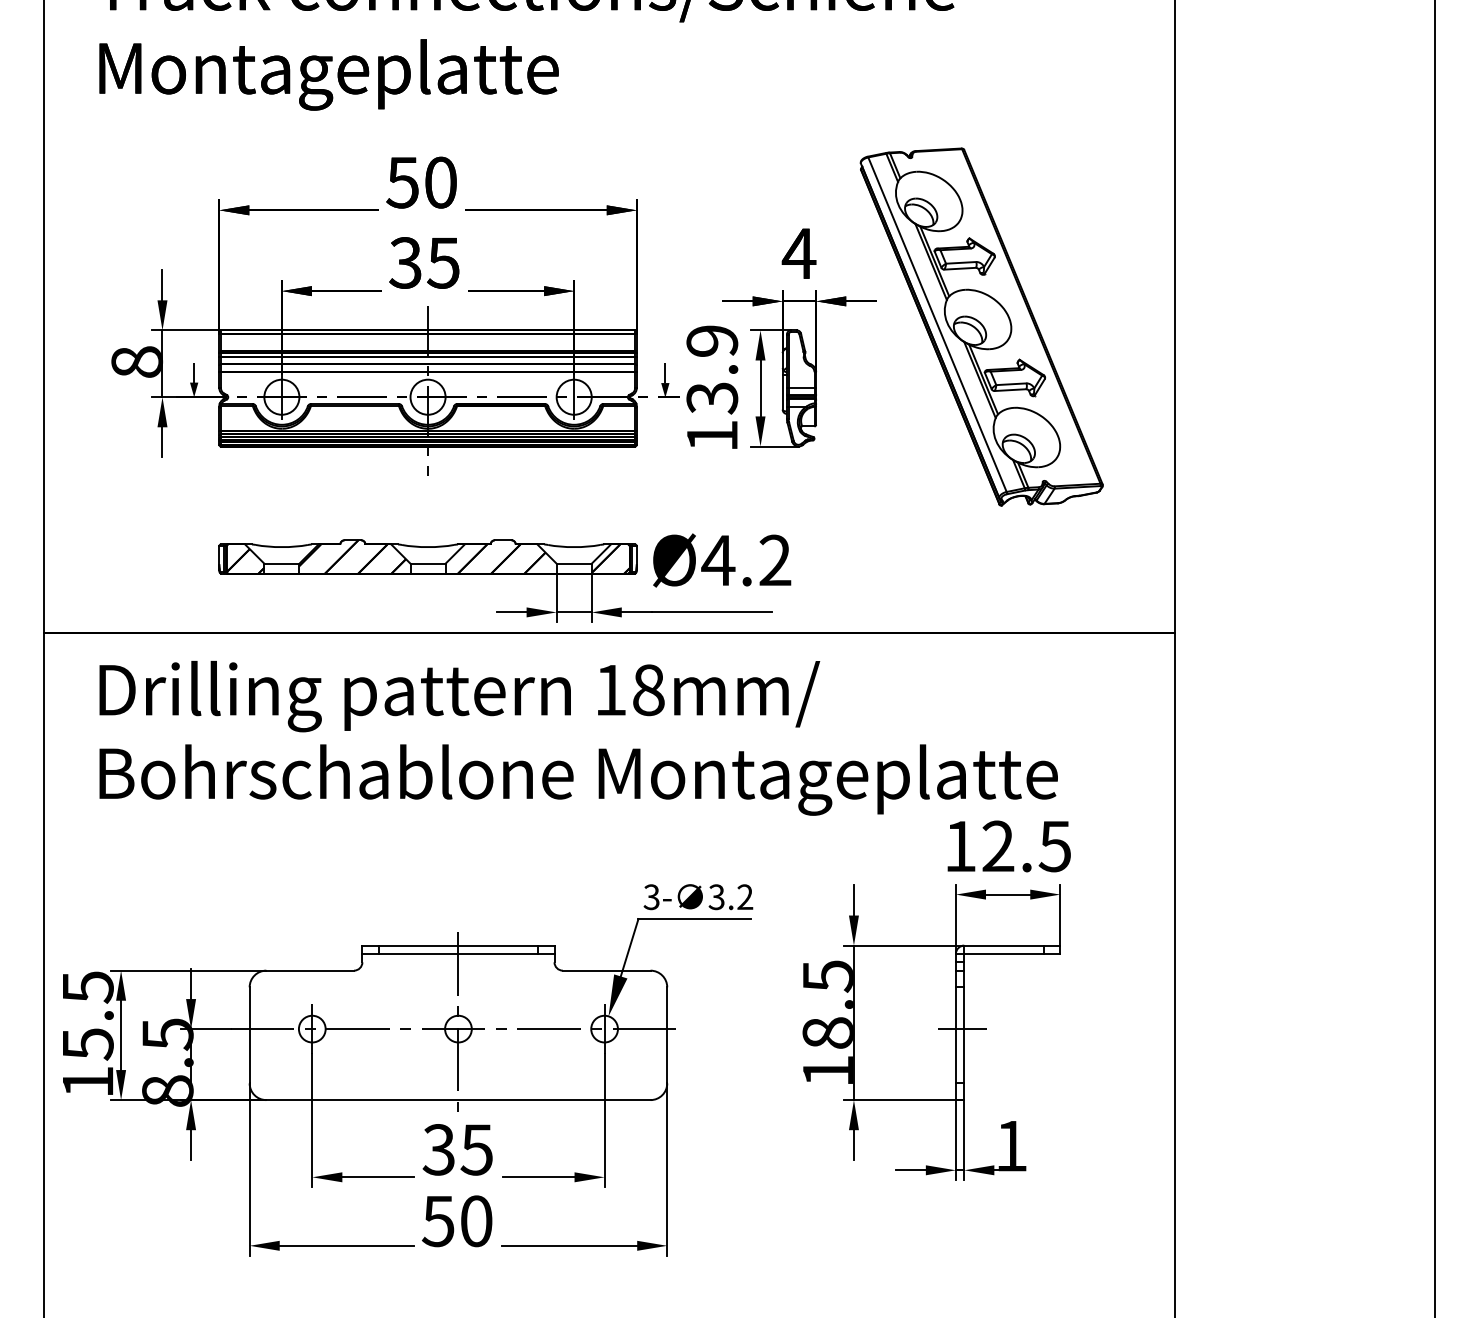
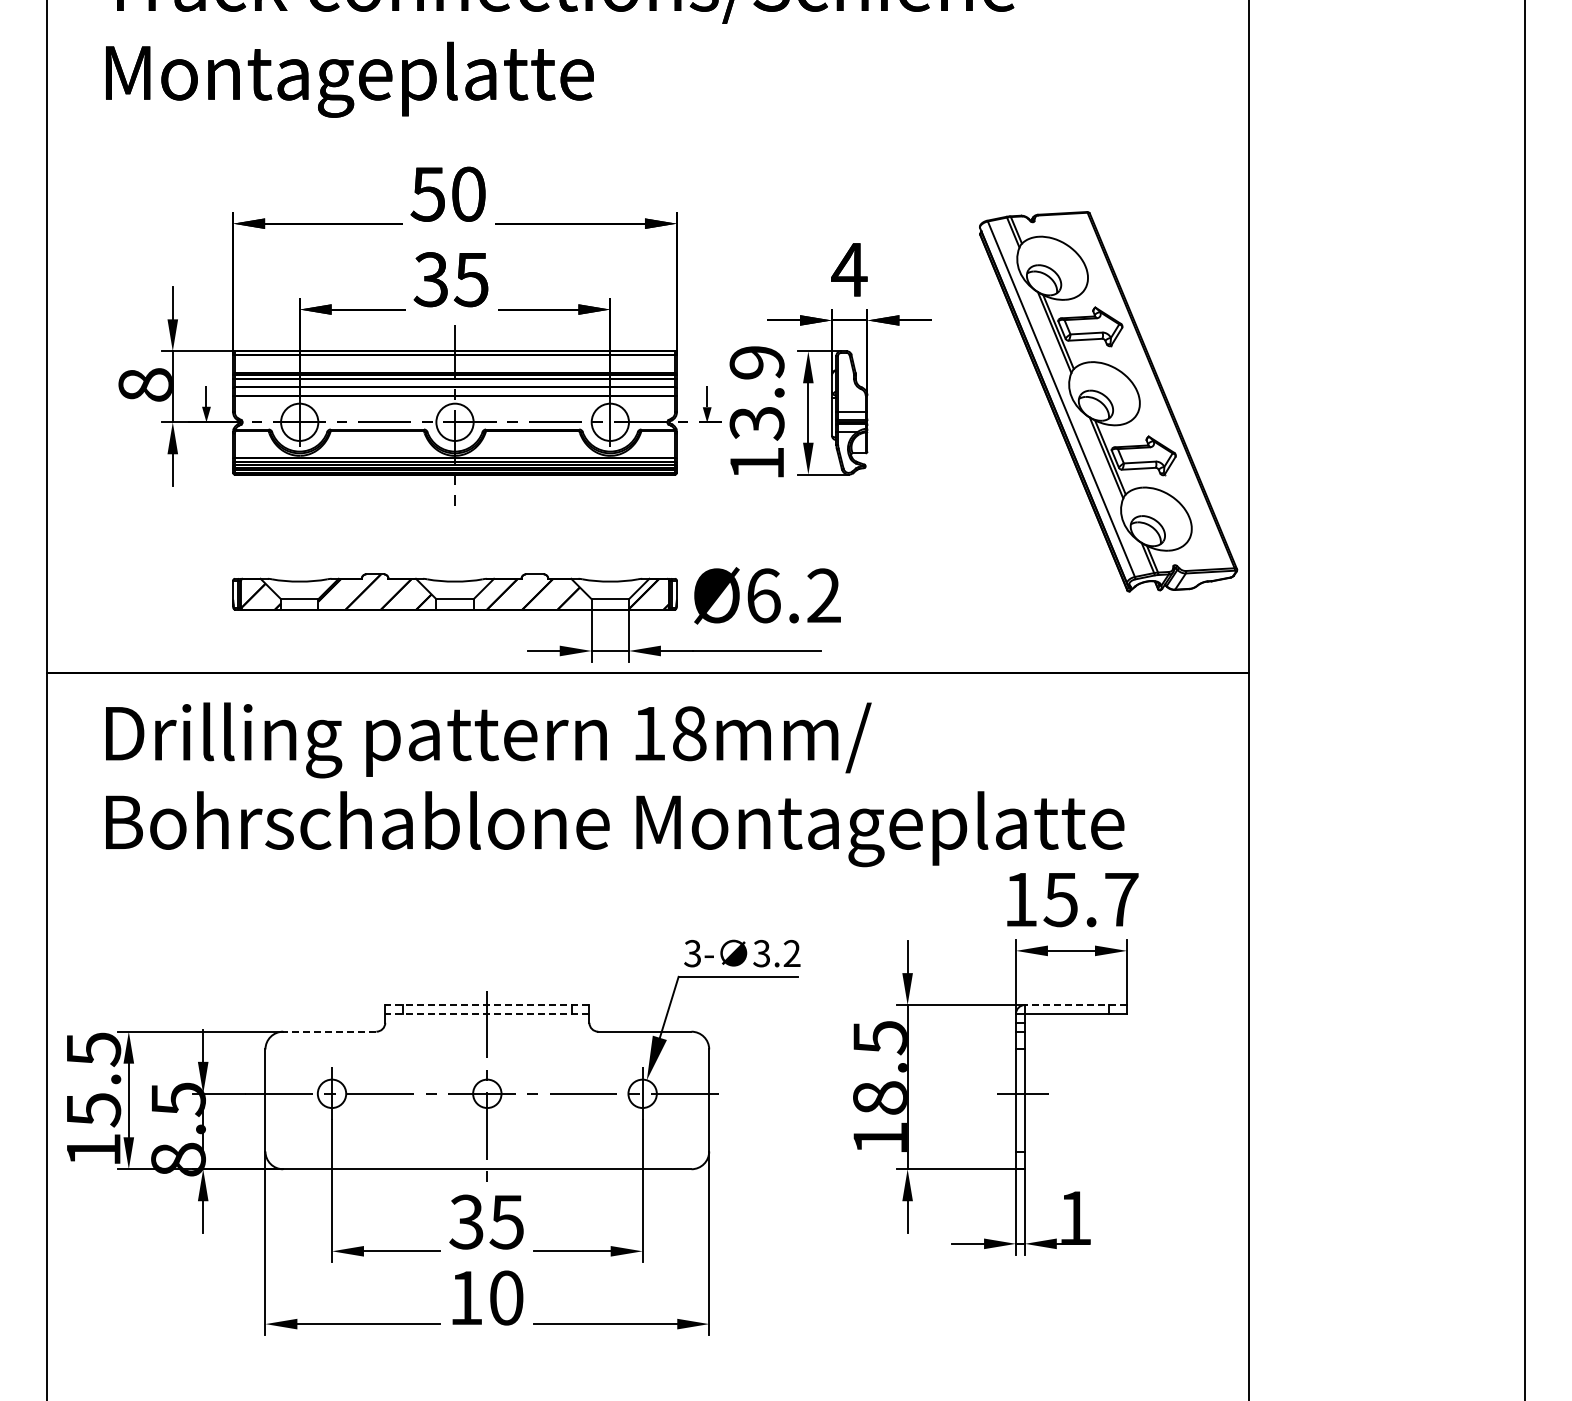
part: (981, 326) -> (1108, 401), moved
text: (718, 560) -> (763, 595), Ø4.2 -> Ø6.2
text: (1026, 846) -> (1090, 899), 12.5 -> 15.7
line: (457, 946) -> (486, 1005), solid -> dashed
line: (1011, 946) -> (1075, 1005), solid -> dashed
line: (457, 953) -> (486, 1013), solid -> dashed
line: (309, 970) -> (329, 1031), solid -> dashed
text: (437, 1221) -> (465, 1298), 50 -> 10

